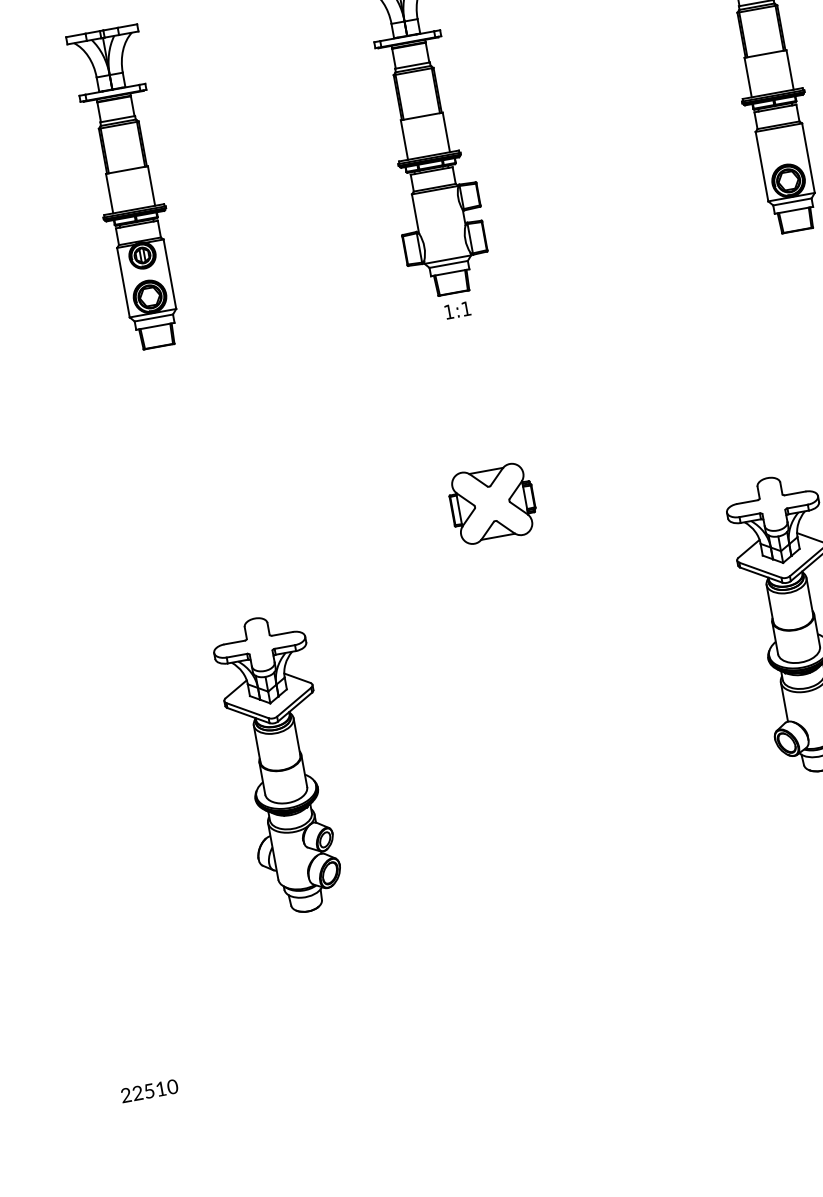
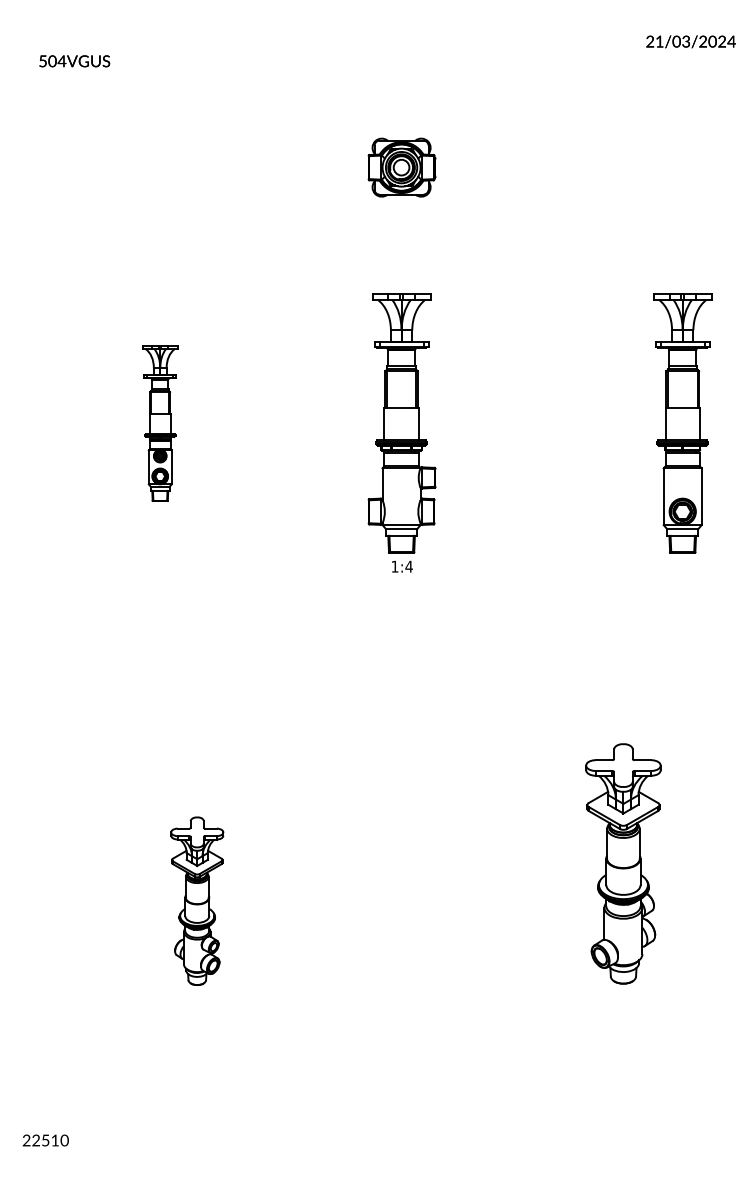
part: (129, 189) -> (159, 423), size x0.6
text: (465, 308) -> (408, 566), 1:1 -> 1:4
part: (492, 503) -> (401, 724), removed
part: (281, 763) -> (197, 900), size x0.7

